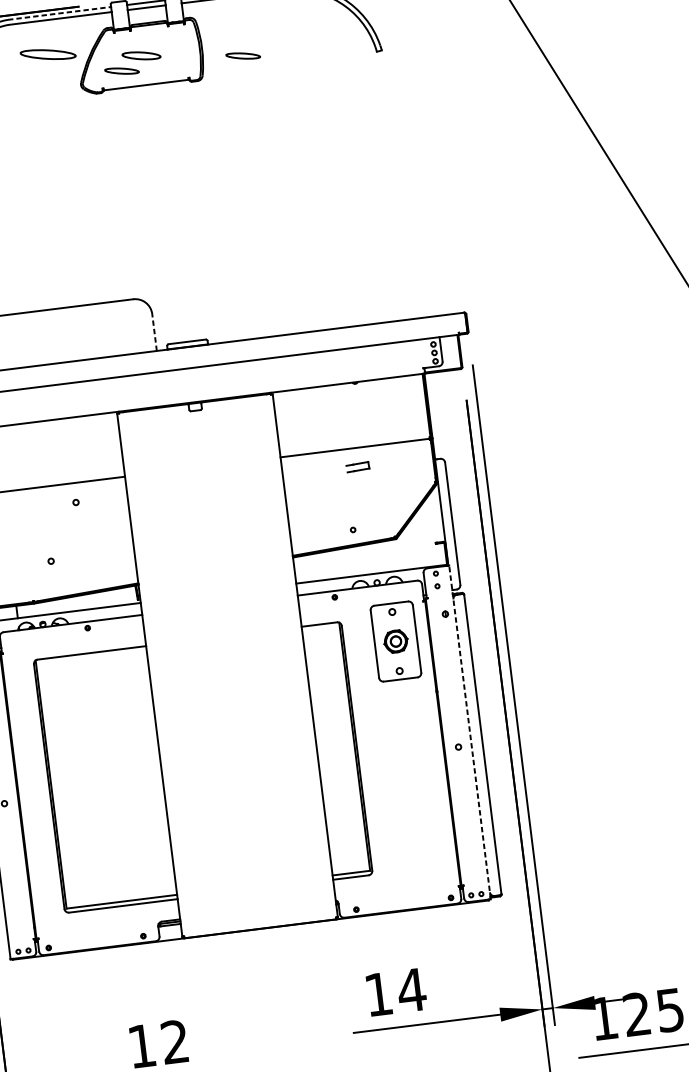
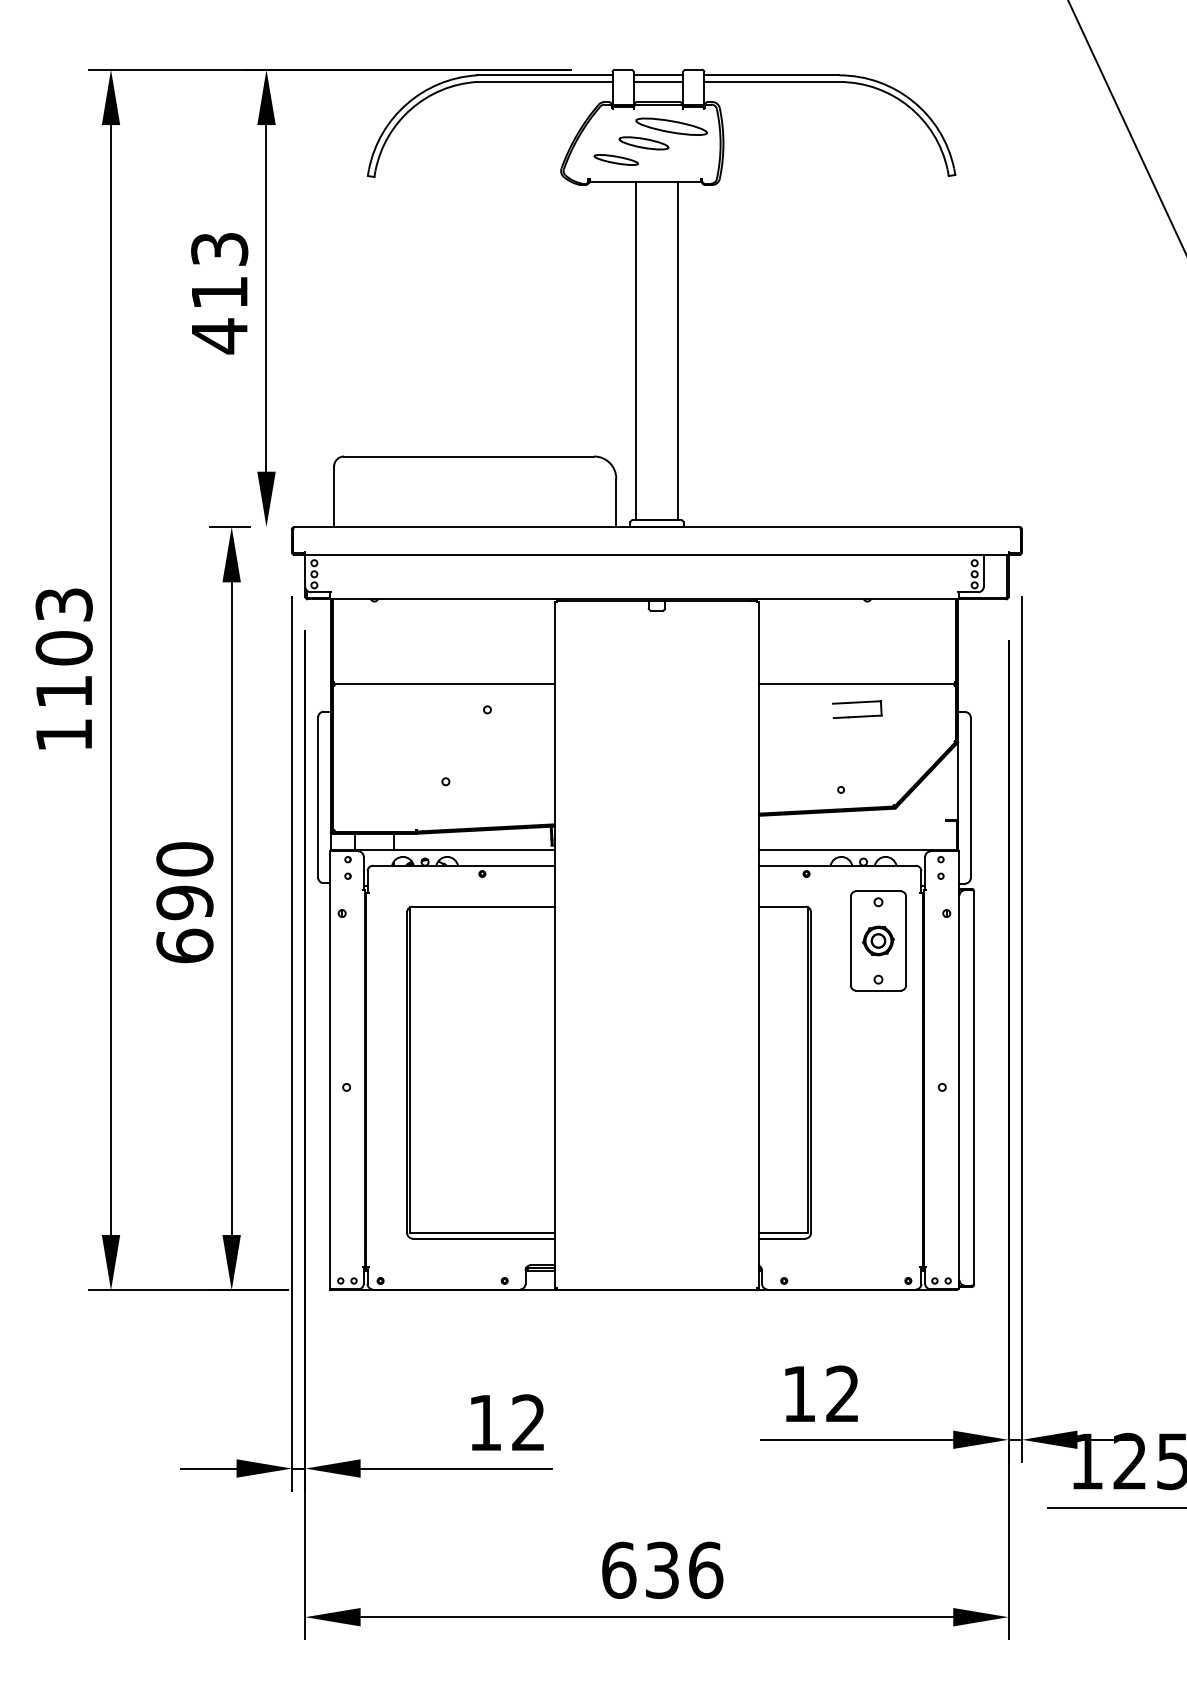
line: (59, 13) -> (544, 75), dashed -> solid
part: (48, 54) -> (671, 126), moved
part: (242, 55) -> (774, 159), removed
line: (187, 210) -> (678, 350), added
line: (154, 214) -> (635, 350), added
line: (154, 332) -> (616, 502), dashed -> solid
part: (358, 467) -> (857, 709), size x1.67
line: (470, 732) -> (959, 1070), dashed -> solid
text: (411, 989) -> (842, 1393), 14 -> 12

